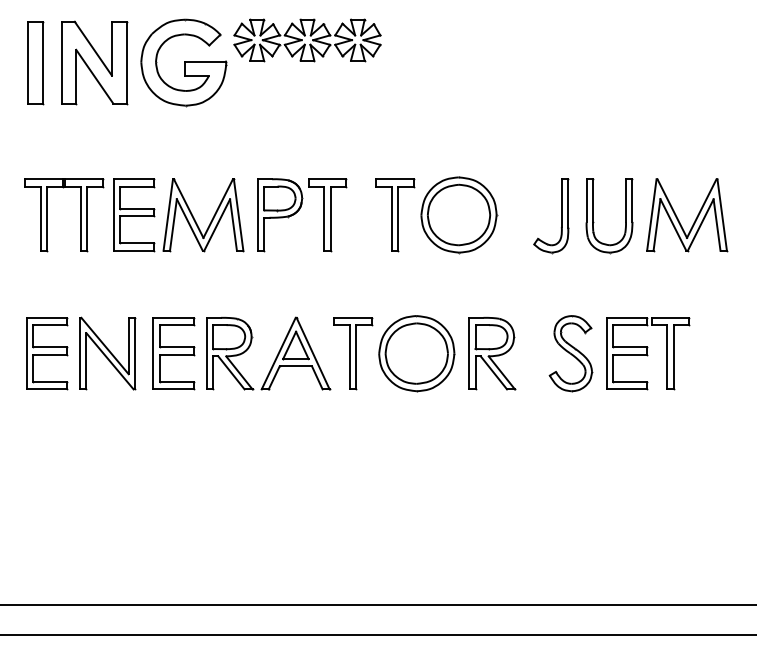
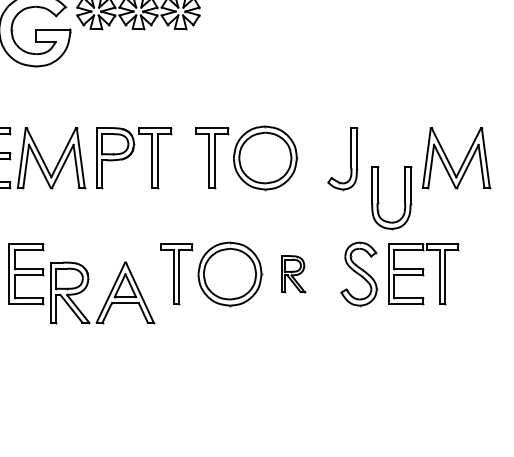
part: (593, 216) -> (378, 198), moved
part: (492, 353) -> (293, 274), size x0.6
part: (275, 357) -> (108, 295), moved

